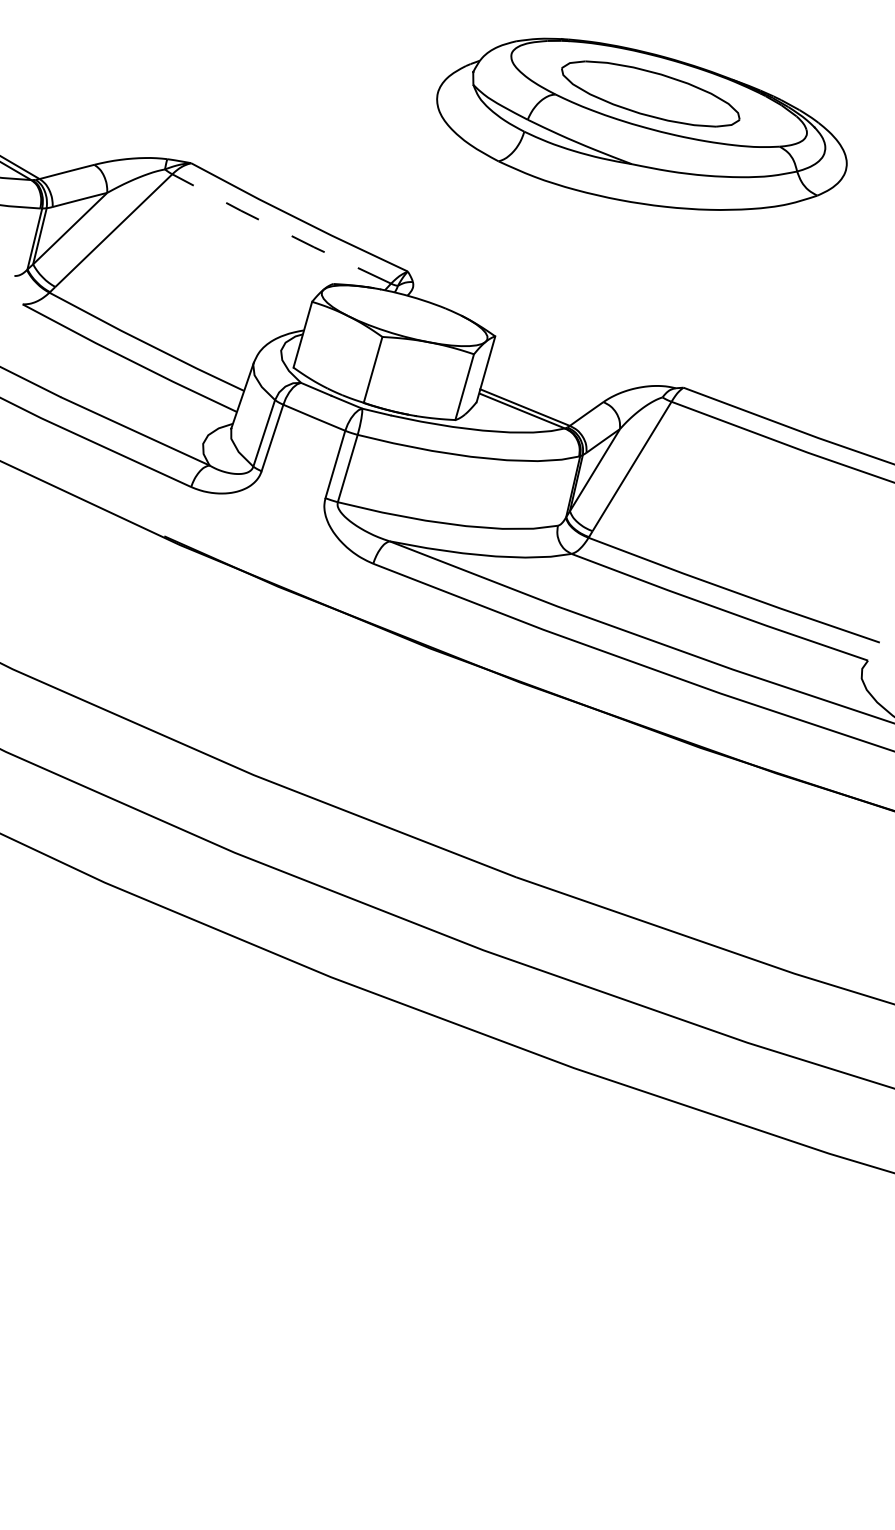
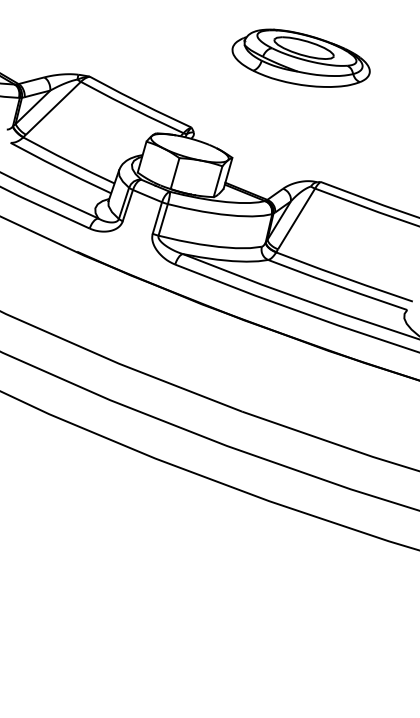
part: (640, 122) -> (300, 57), size x0.71
line: (280, 231) -> (131, 108), dashed -> solid

